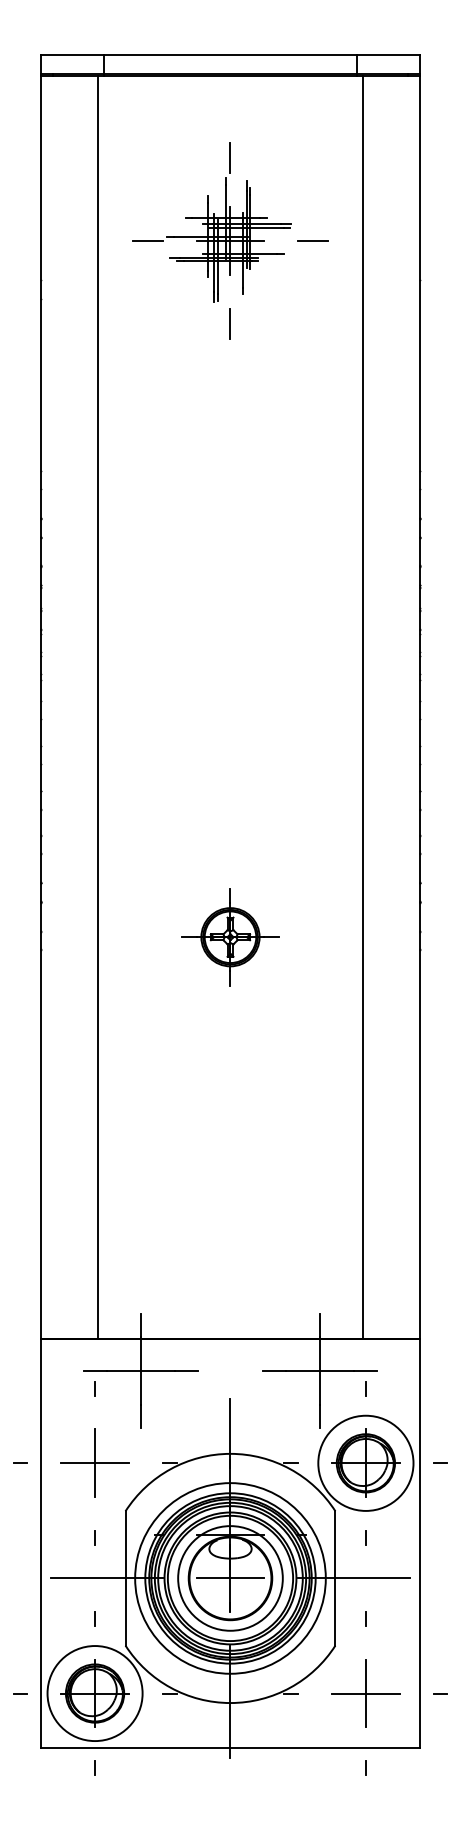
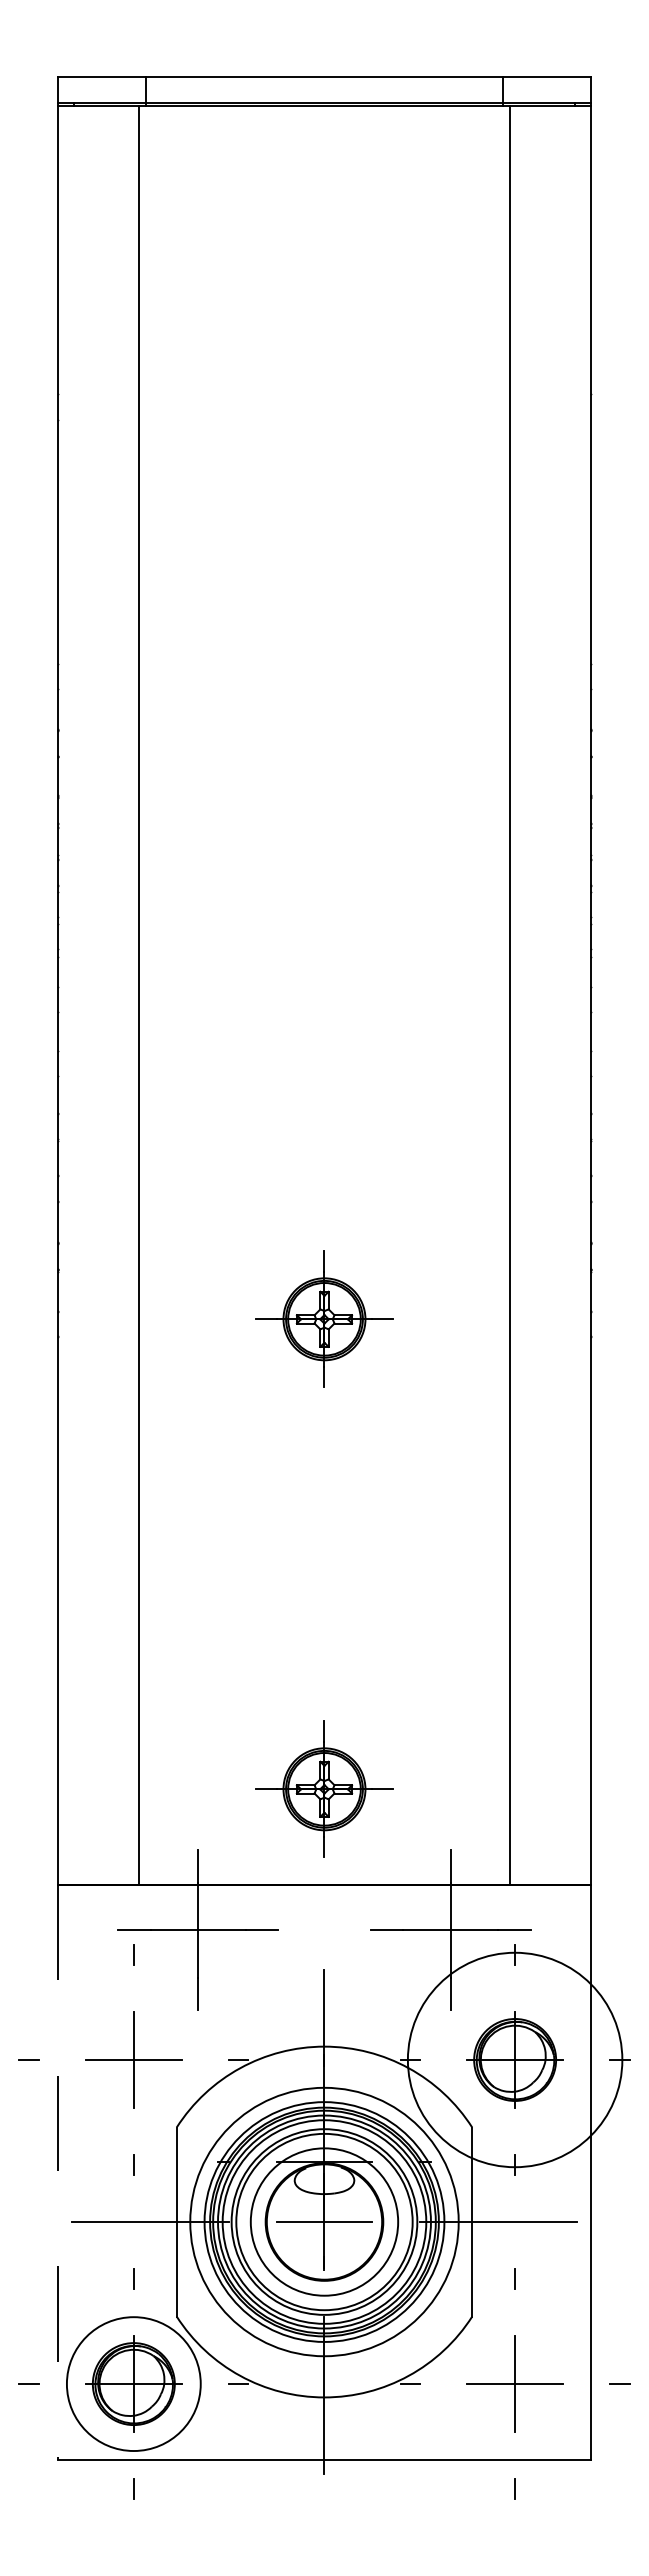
part: (230, 241) -> (324, 339), removed
part: (230, 1270) -> (324, 1788), added
circle: (366, 1462) -> (515, 2059), size x1.6
line: (40, 1543) -> (57, 2172), solid -> dashed

